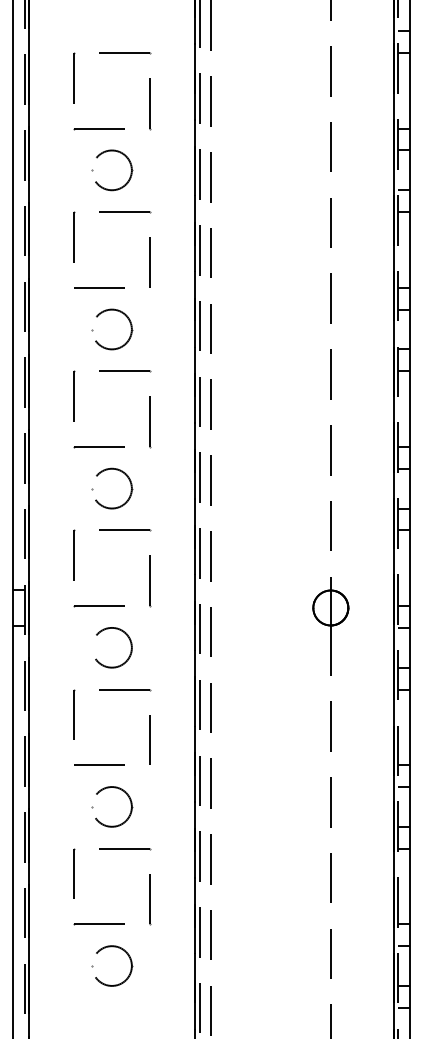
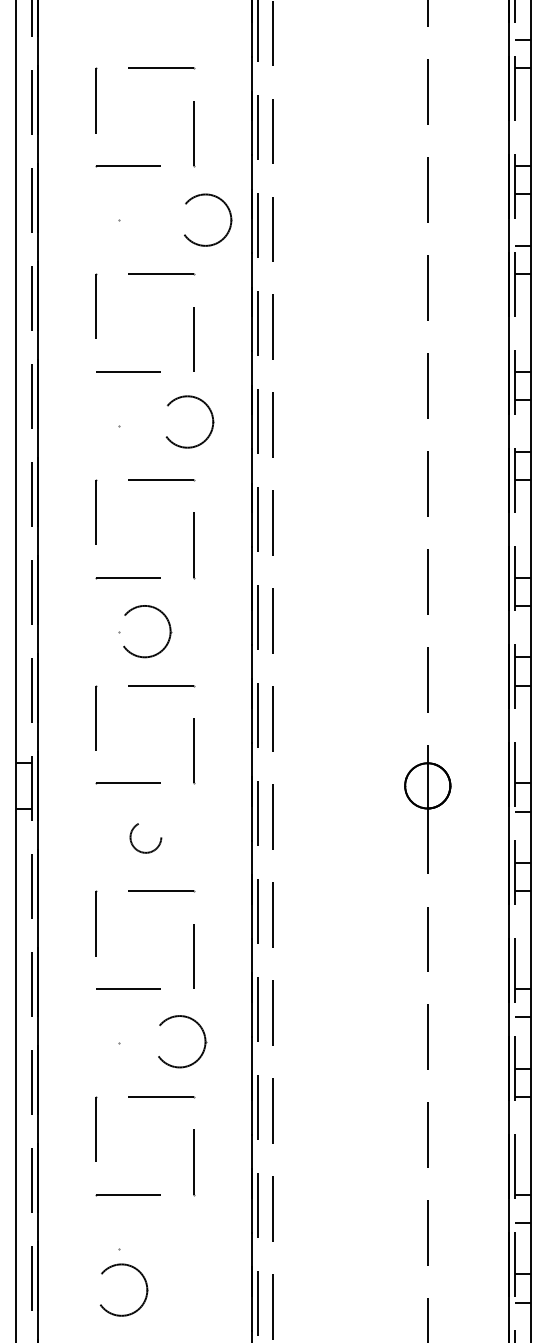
part: (130, 168) -> (229, 217), moved
part: (130, 327) -> (211, 419), moved
circle: (113, 647) -> (146, 836), size x0.6
part: (130, 805) -> (203, 1039), moved
part: (130, 964) -> (145, 1288), moved

